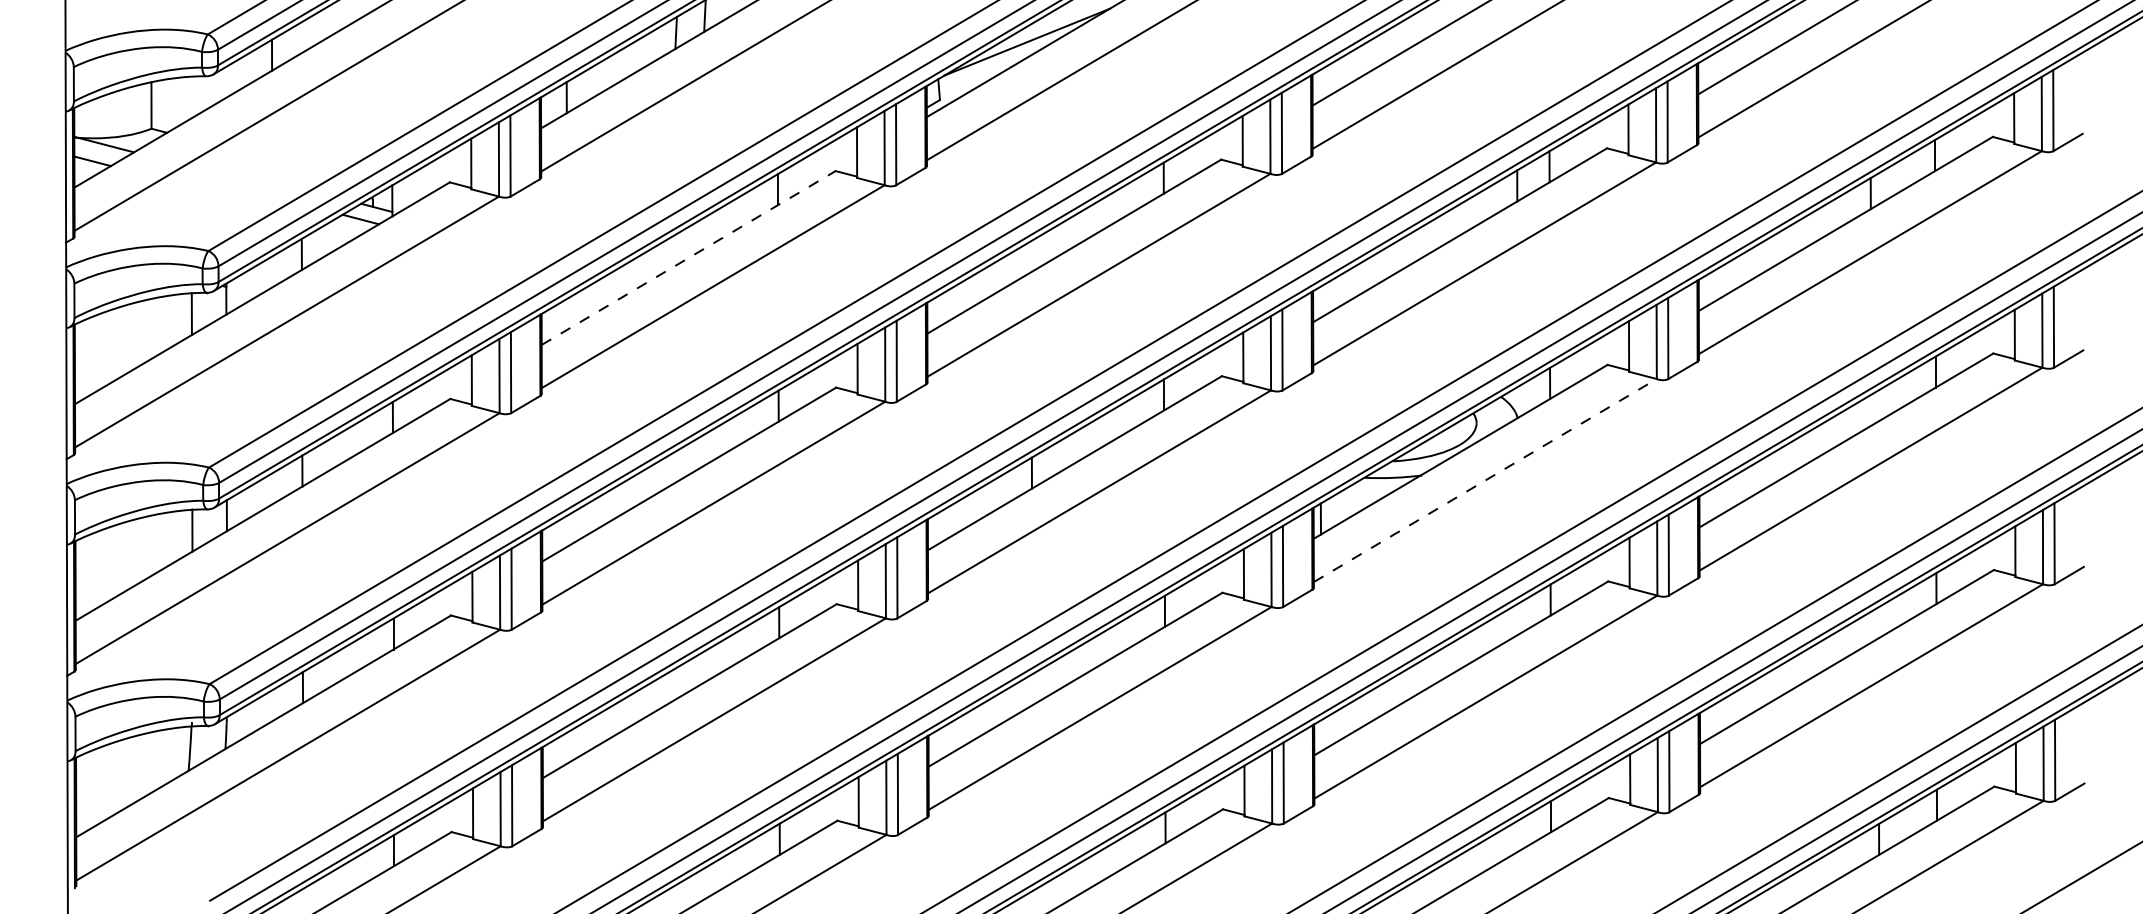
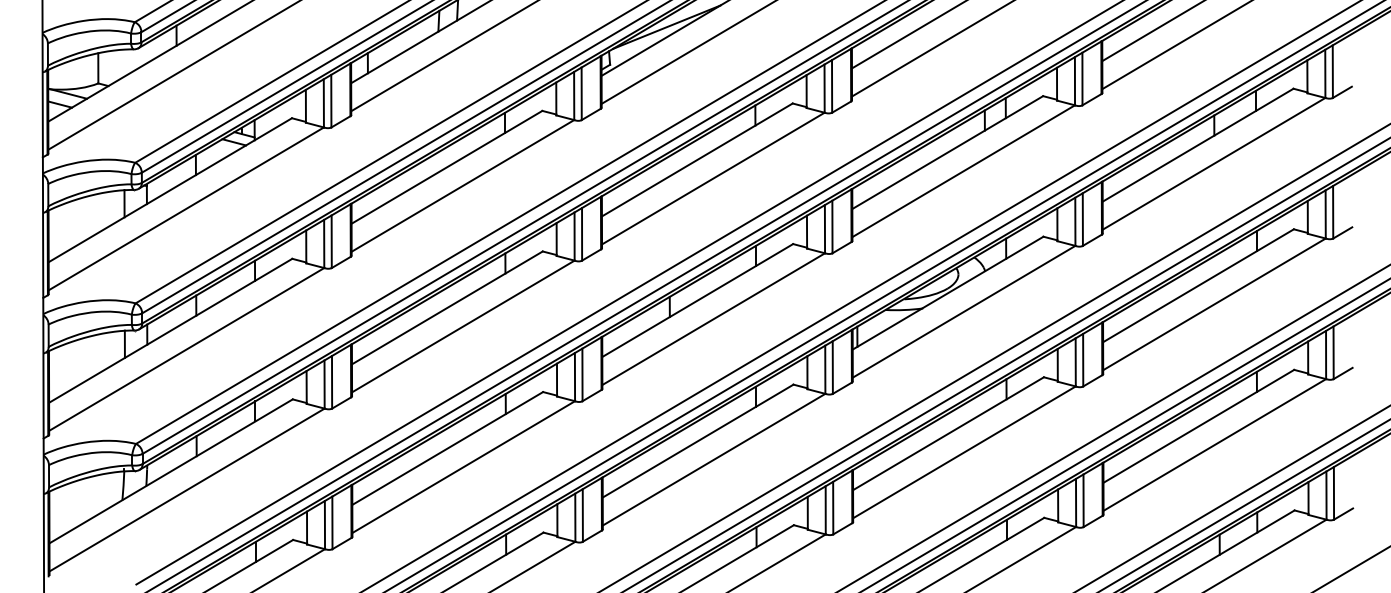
line: (687, 258) -> (446, 167), dashed -> solid
line: (1485, 480) -> (964, 311), dashed -> solid

